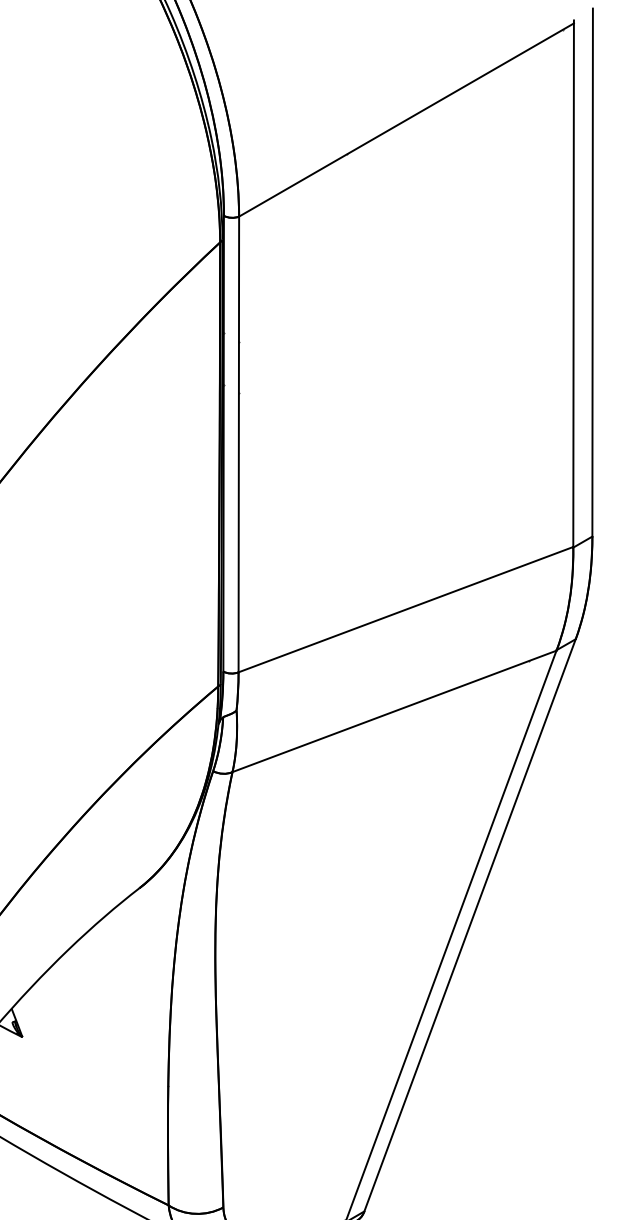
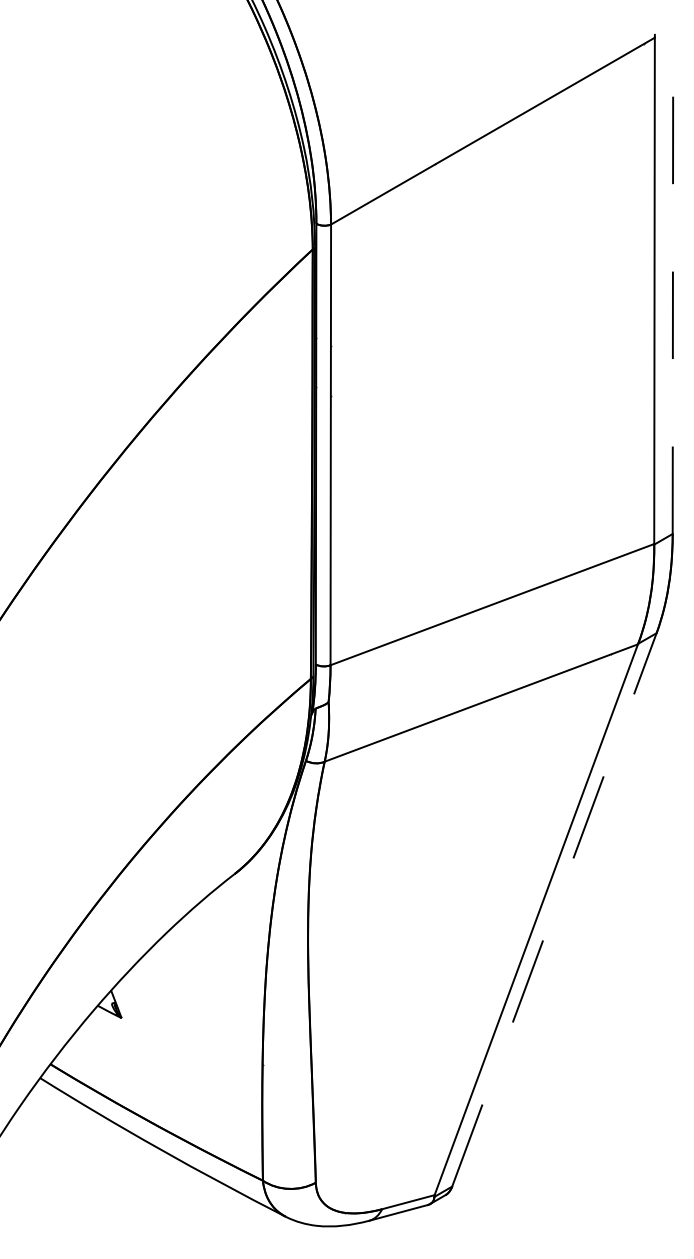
line: (592, 272) -> (672, 278), solid -> dashed
line: (470, 924) -> (554, 909), solid -> dashed

